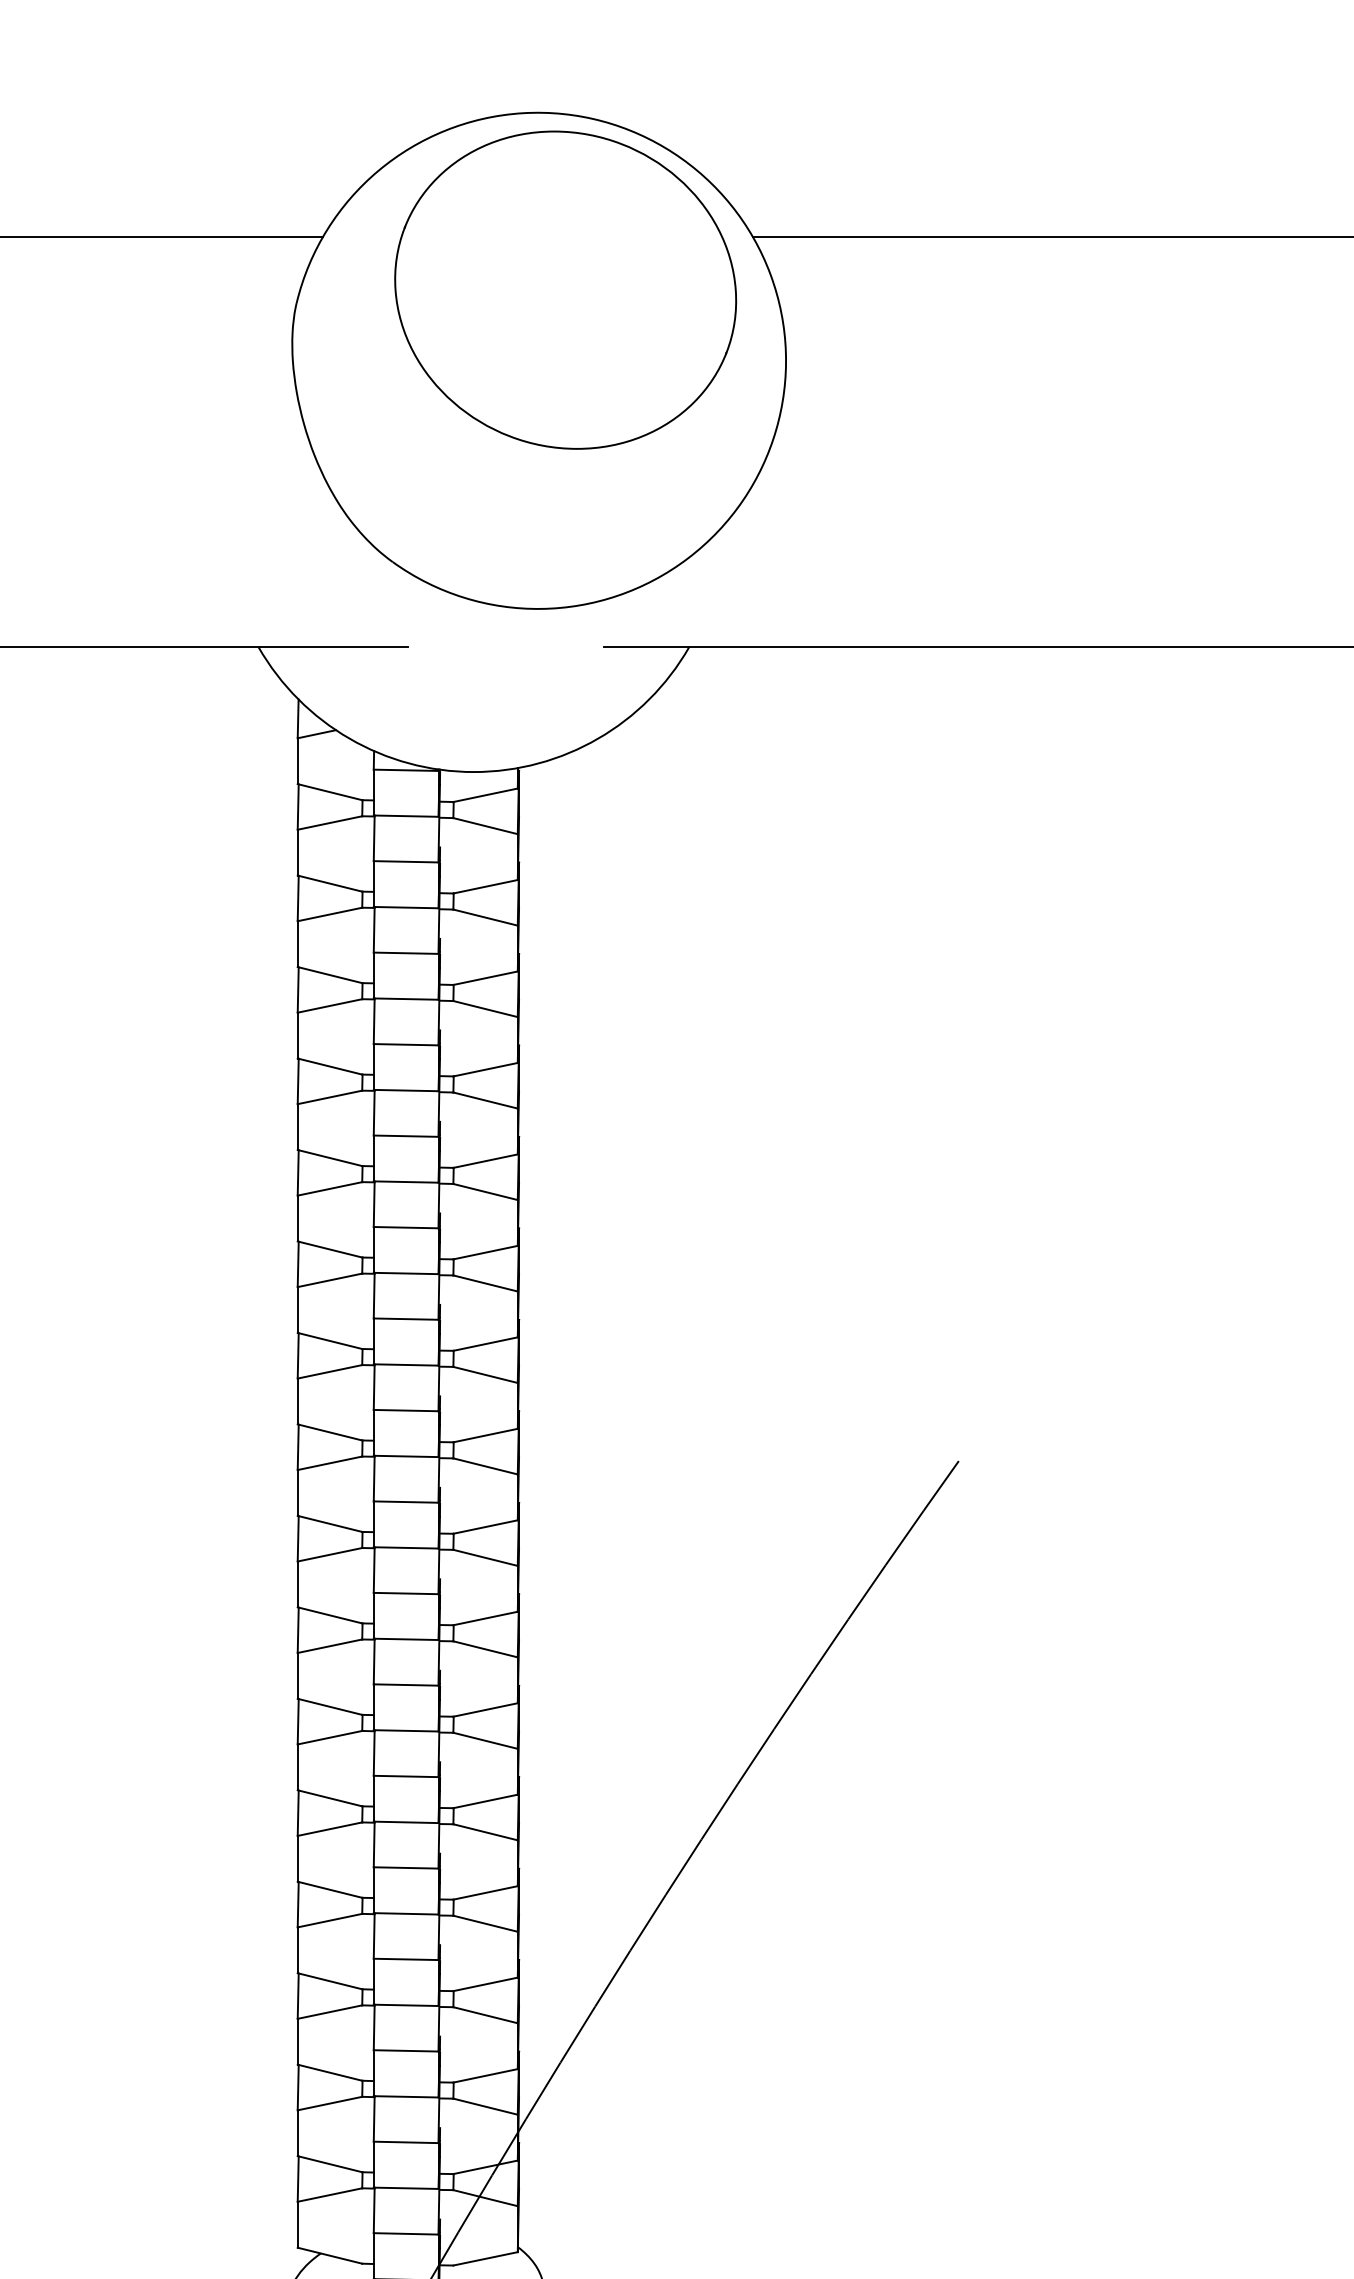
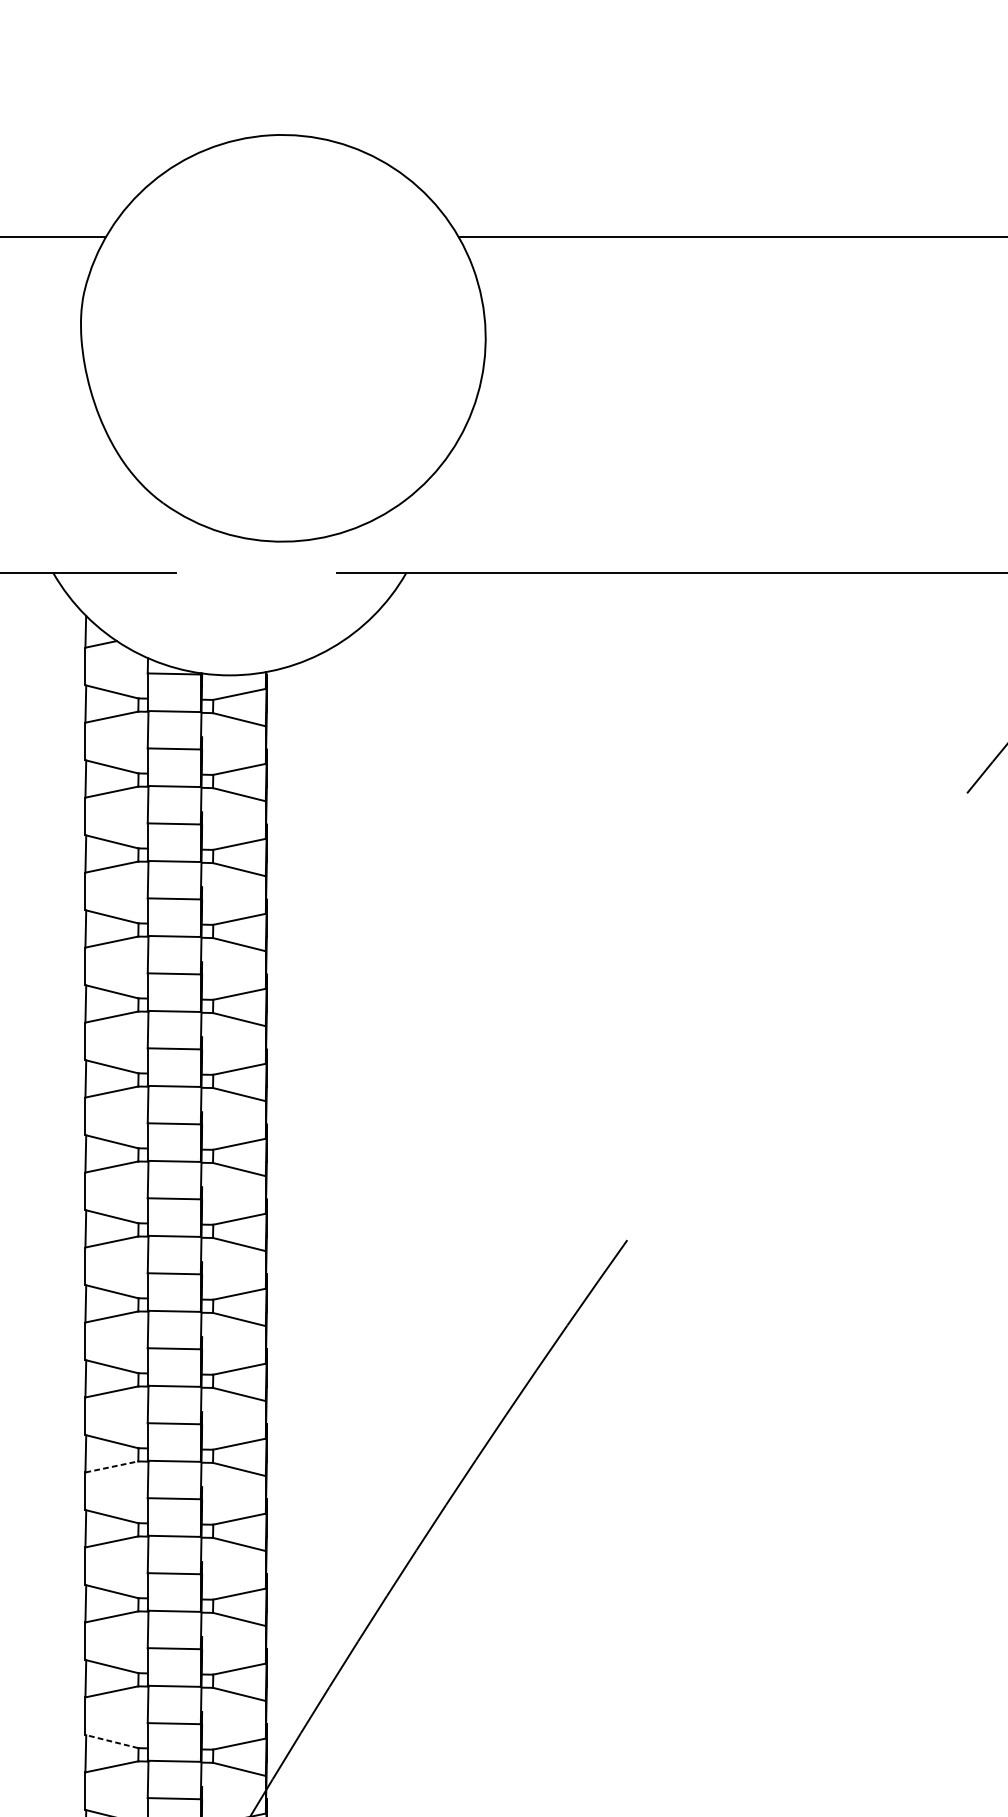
part: (565, 289) -> (304, 279), removed
line: (329, 1737) -> (111, 1466), solid -> dashed
line: (329, 2072) -> (111, 1741), solid -> dashed

